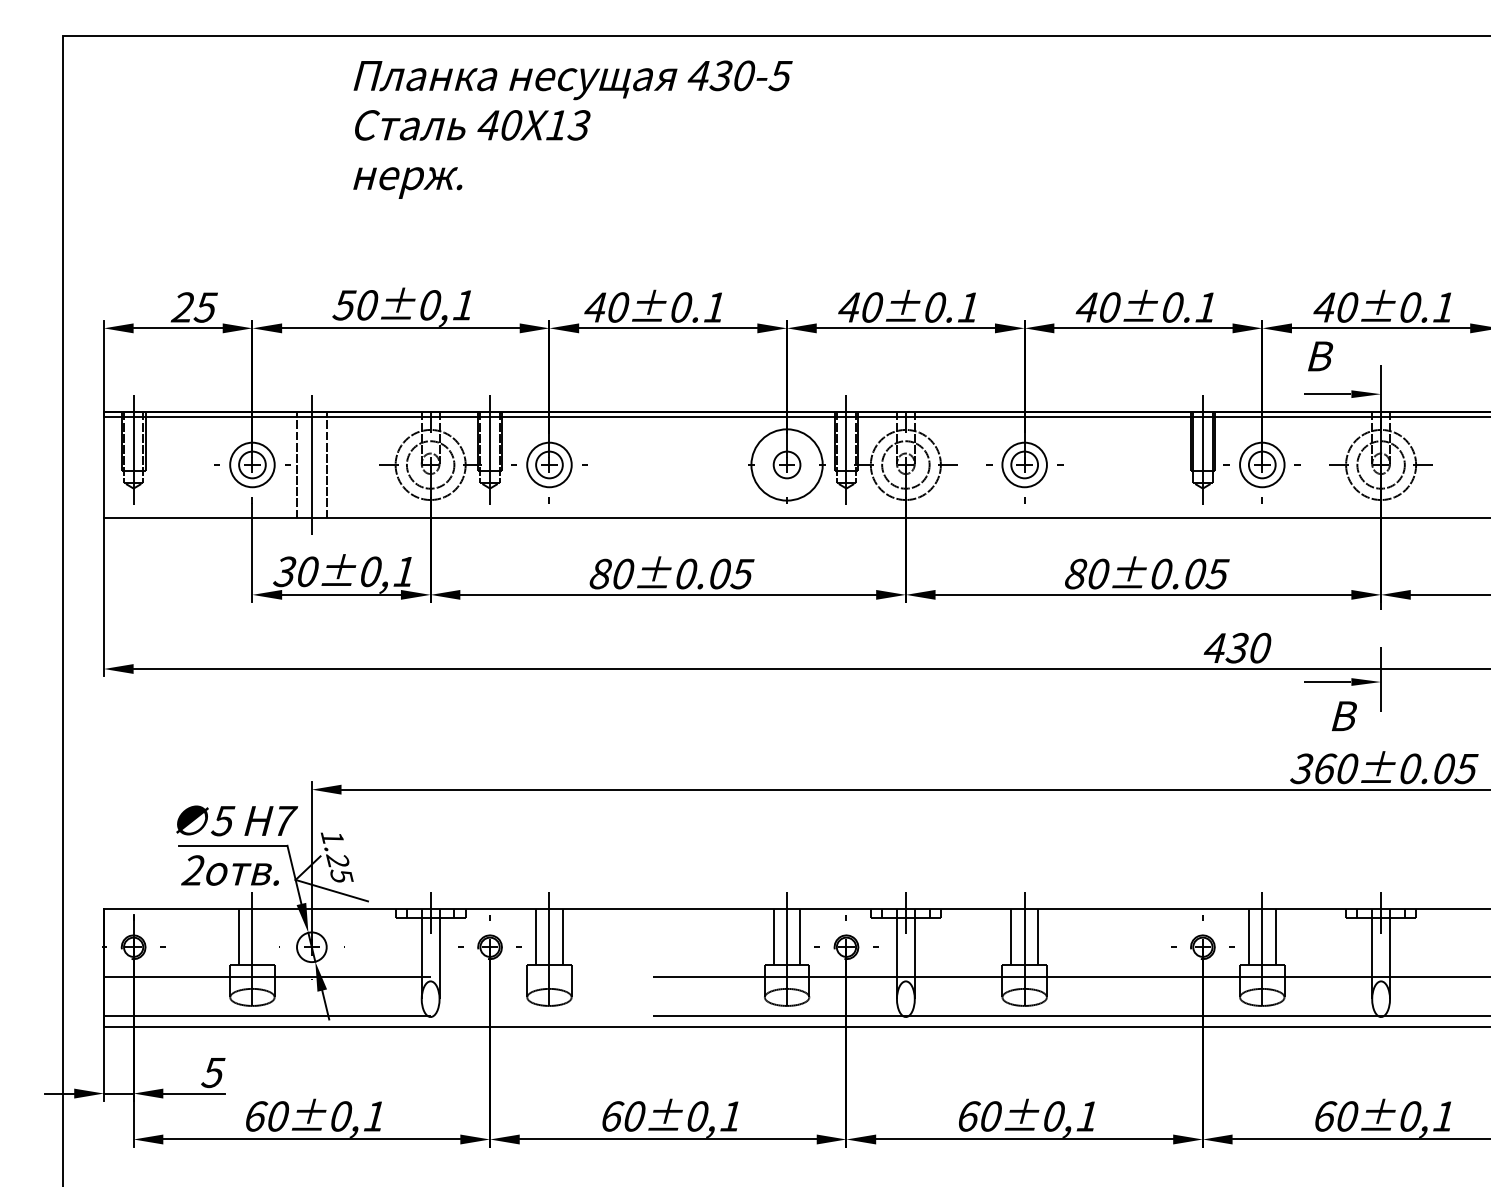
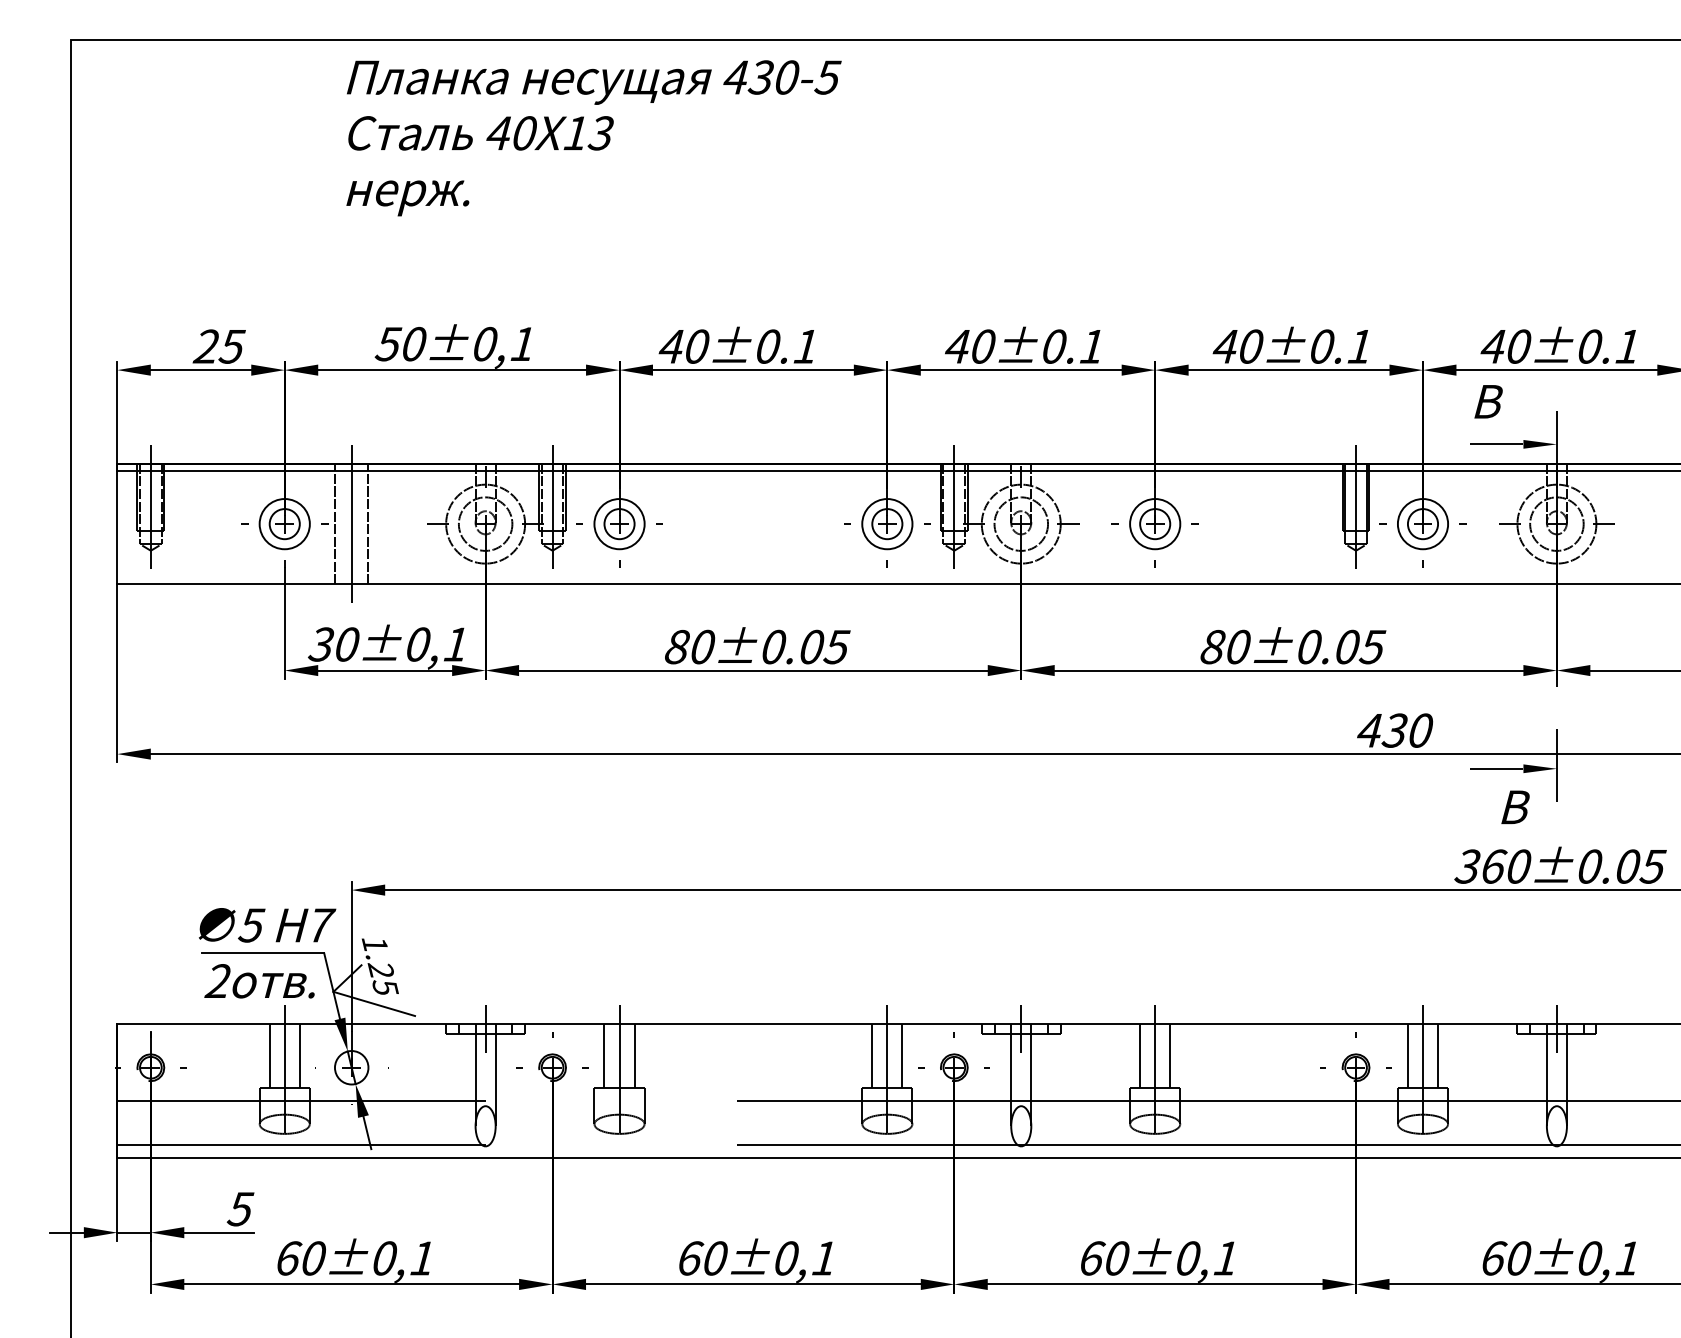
text: (572, 129) -> (593, 138), moved
circle: (787, 465) -> (887, 524), size x0.62
line: (265, 936) -> (299, 1055), added

